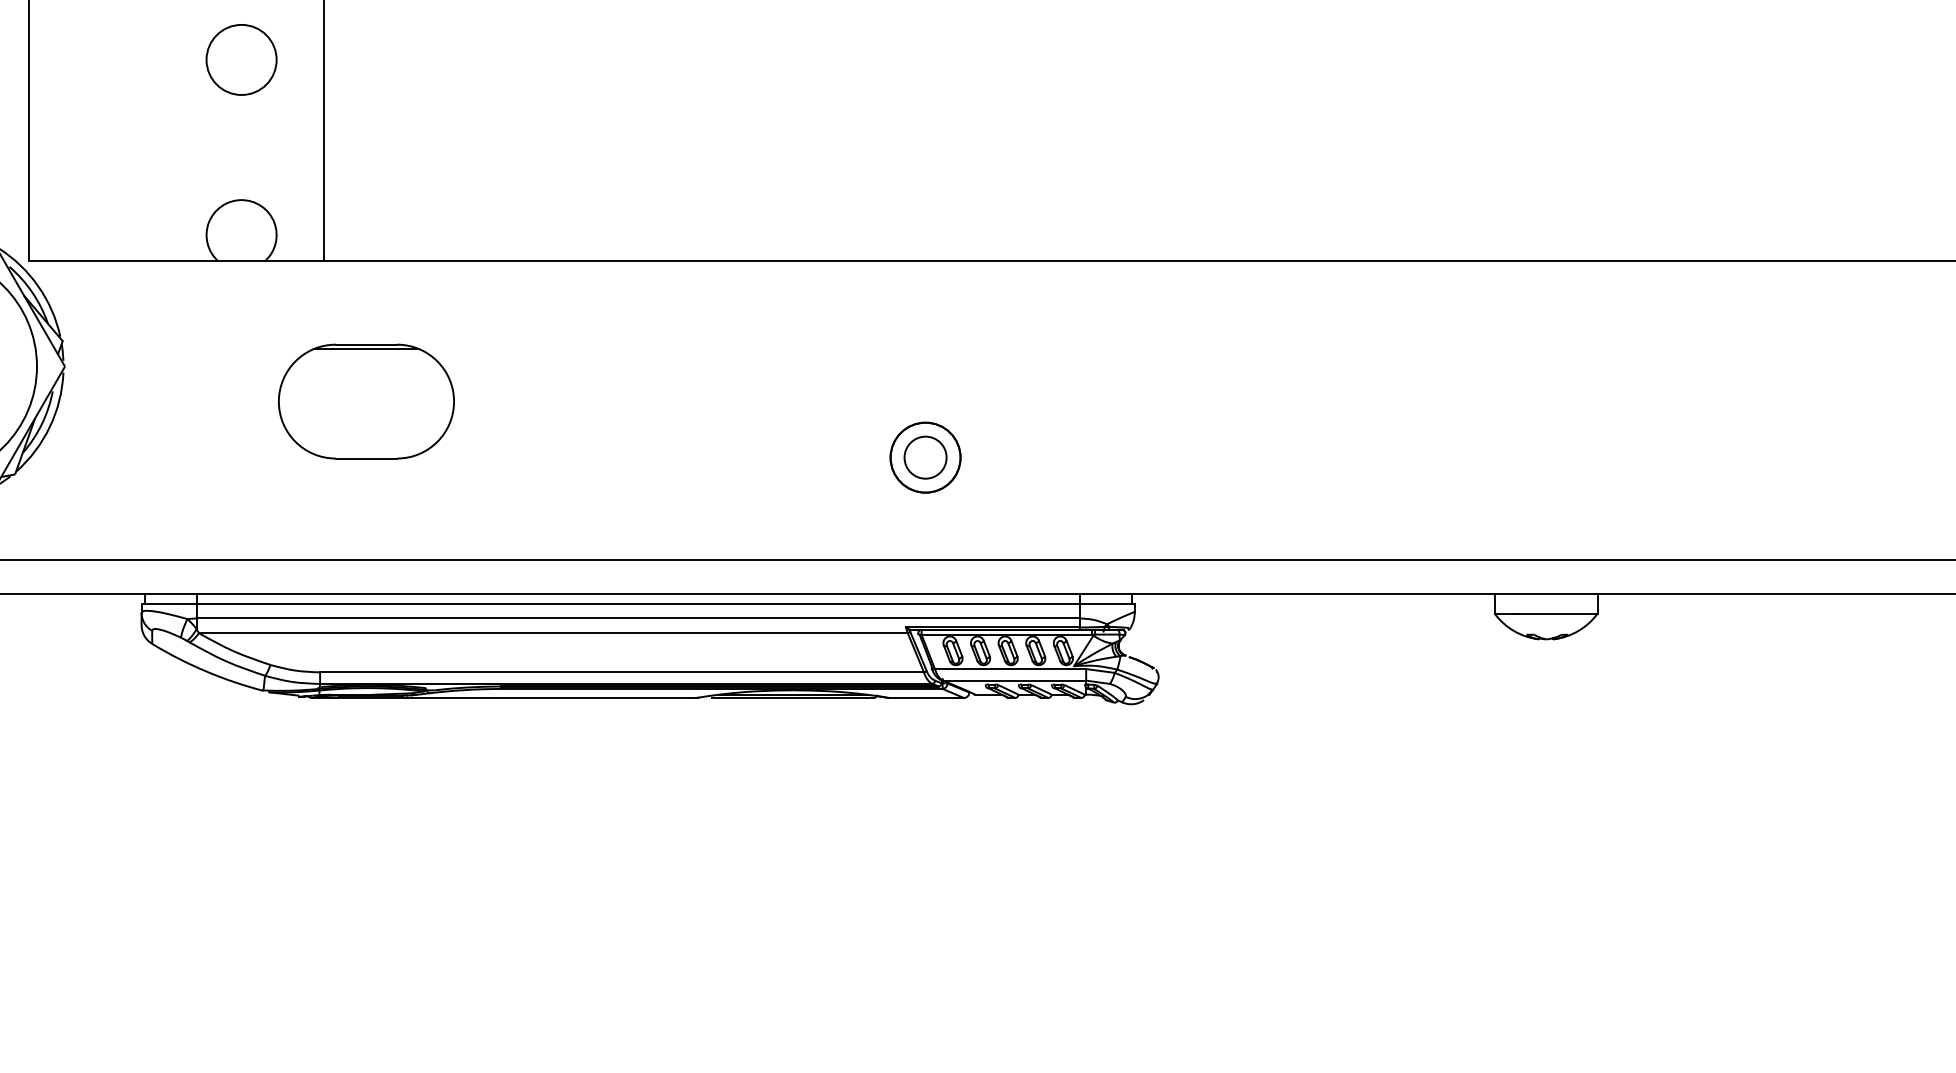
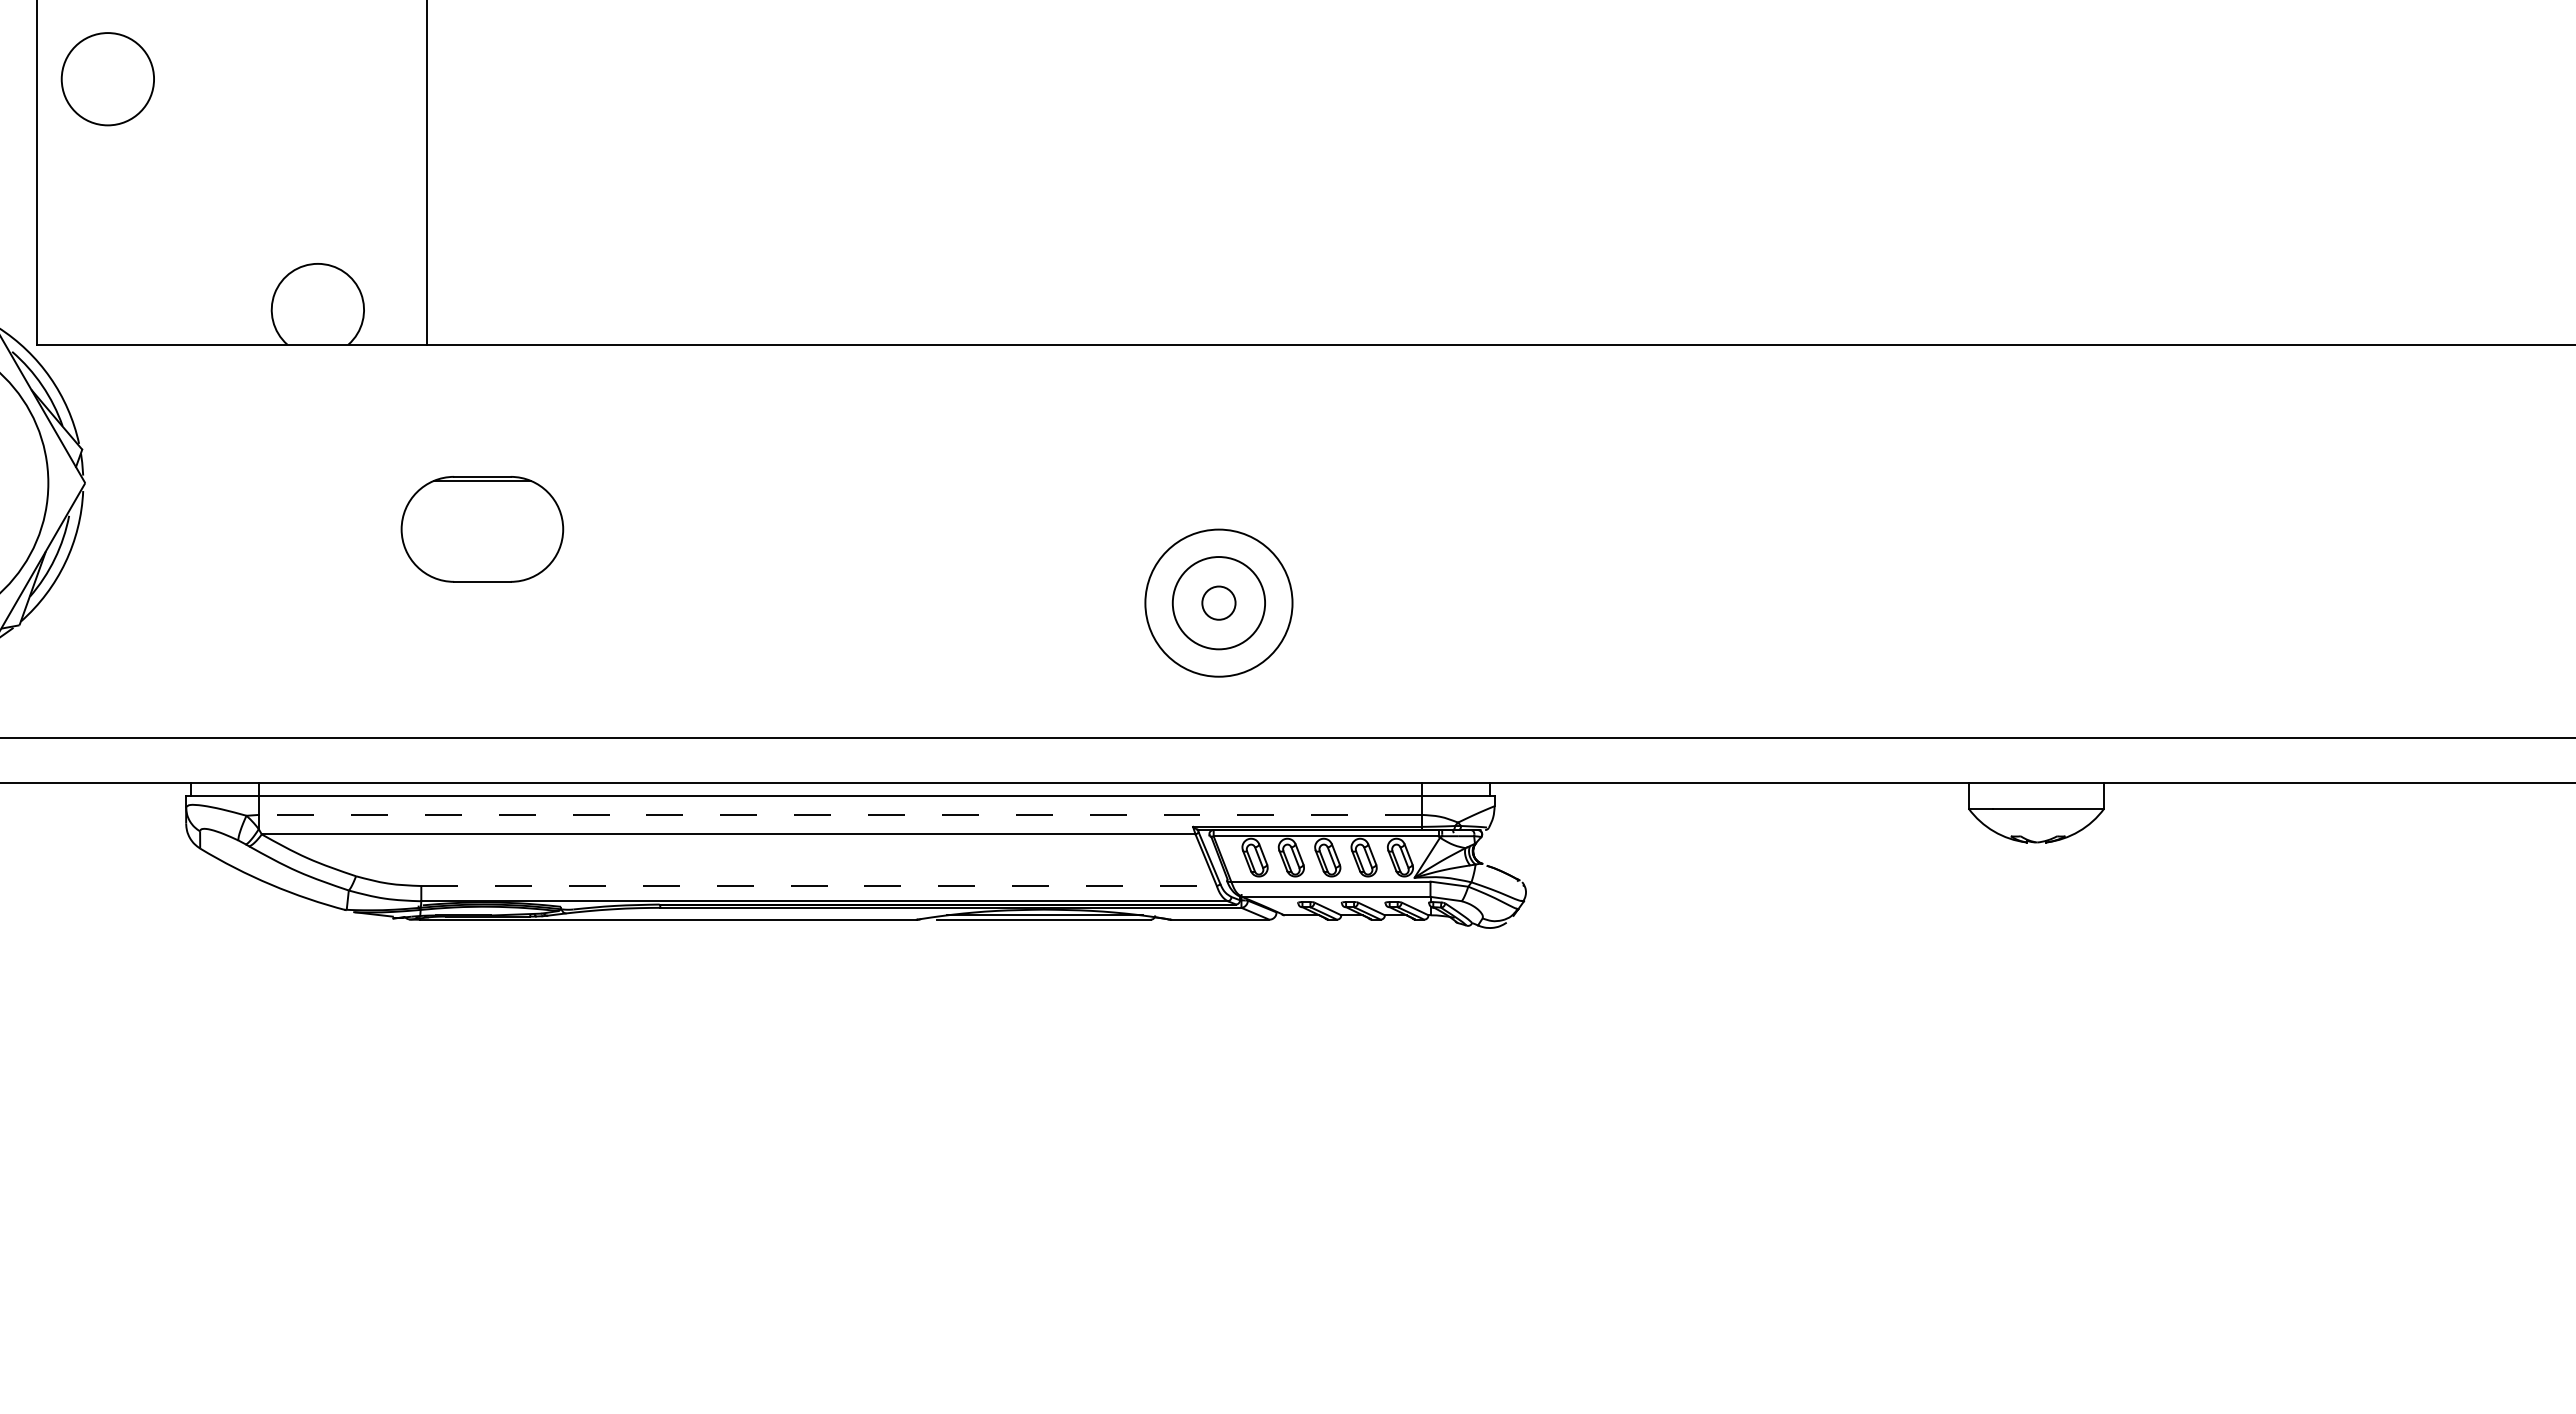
circle: (241, 60) -> (107, 79), moved
part: (366, 401) -> (482, 529), size x0.7
circle: (925, 457) -> (1218, 602), size x0.6
circle: (925, 457) -> (1218, 603), size x1.6
line: (638, 618) -> (840, 814), solid -> dashed
line: (622, 672) -> (819, 886), solid -> dashed

